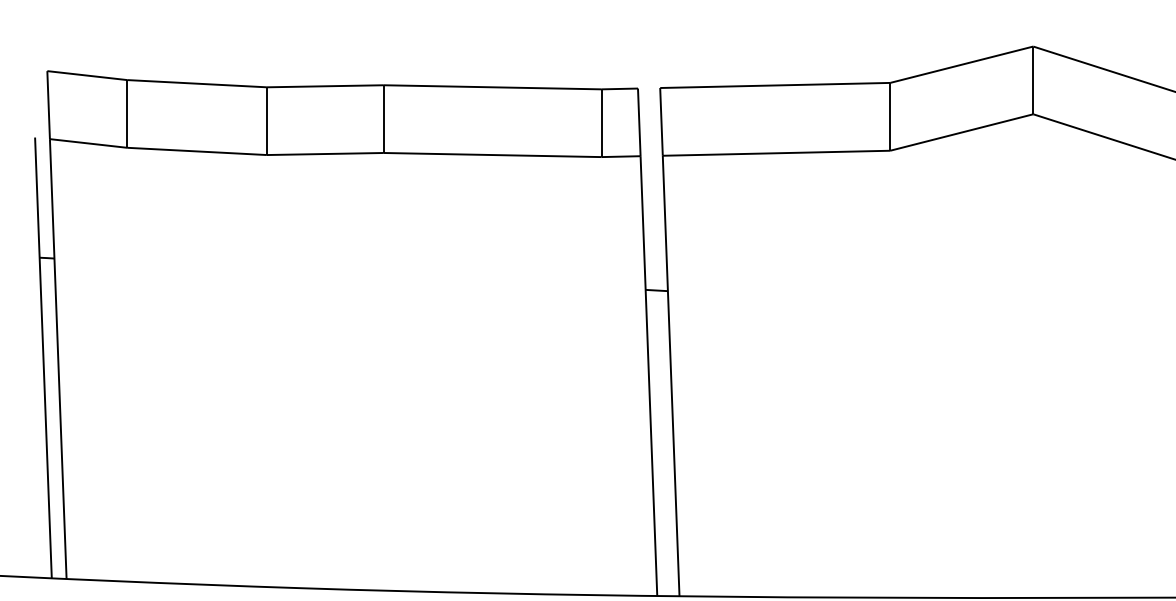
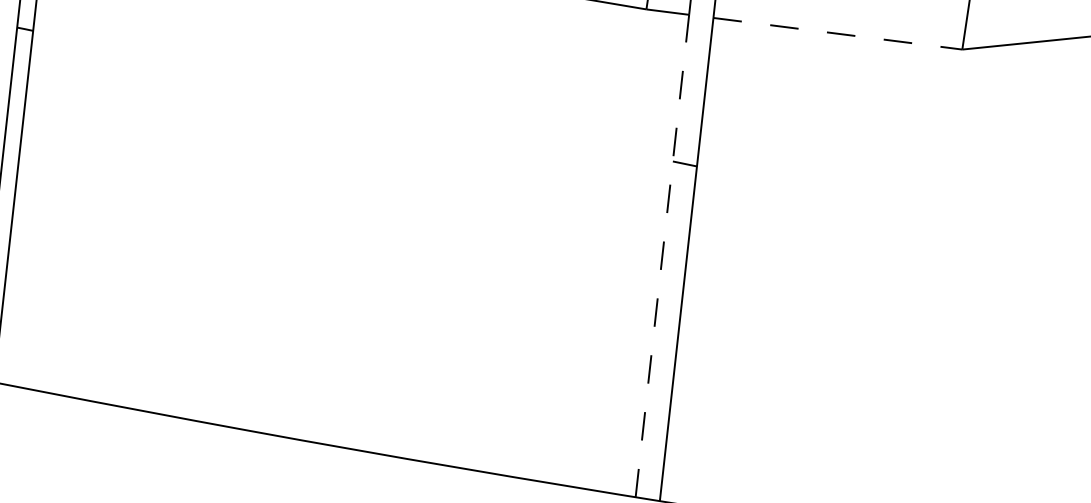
line: (776, 153) -> (837, 34), solid -> dashed
line: (648, 375) -> (662, 255), solid -> dashed

